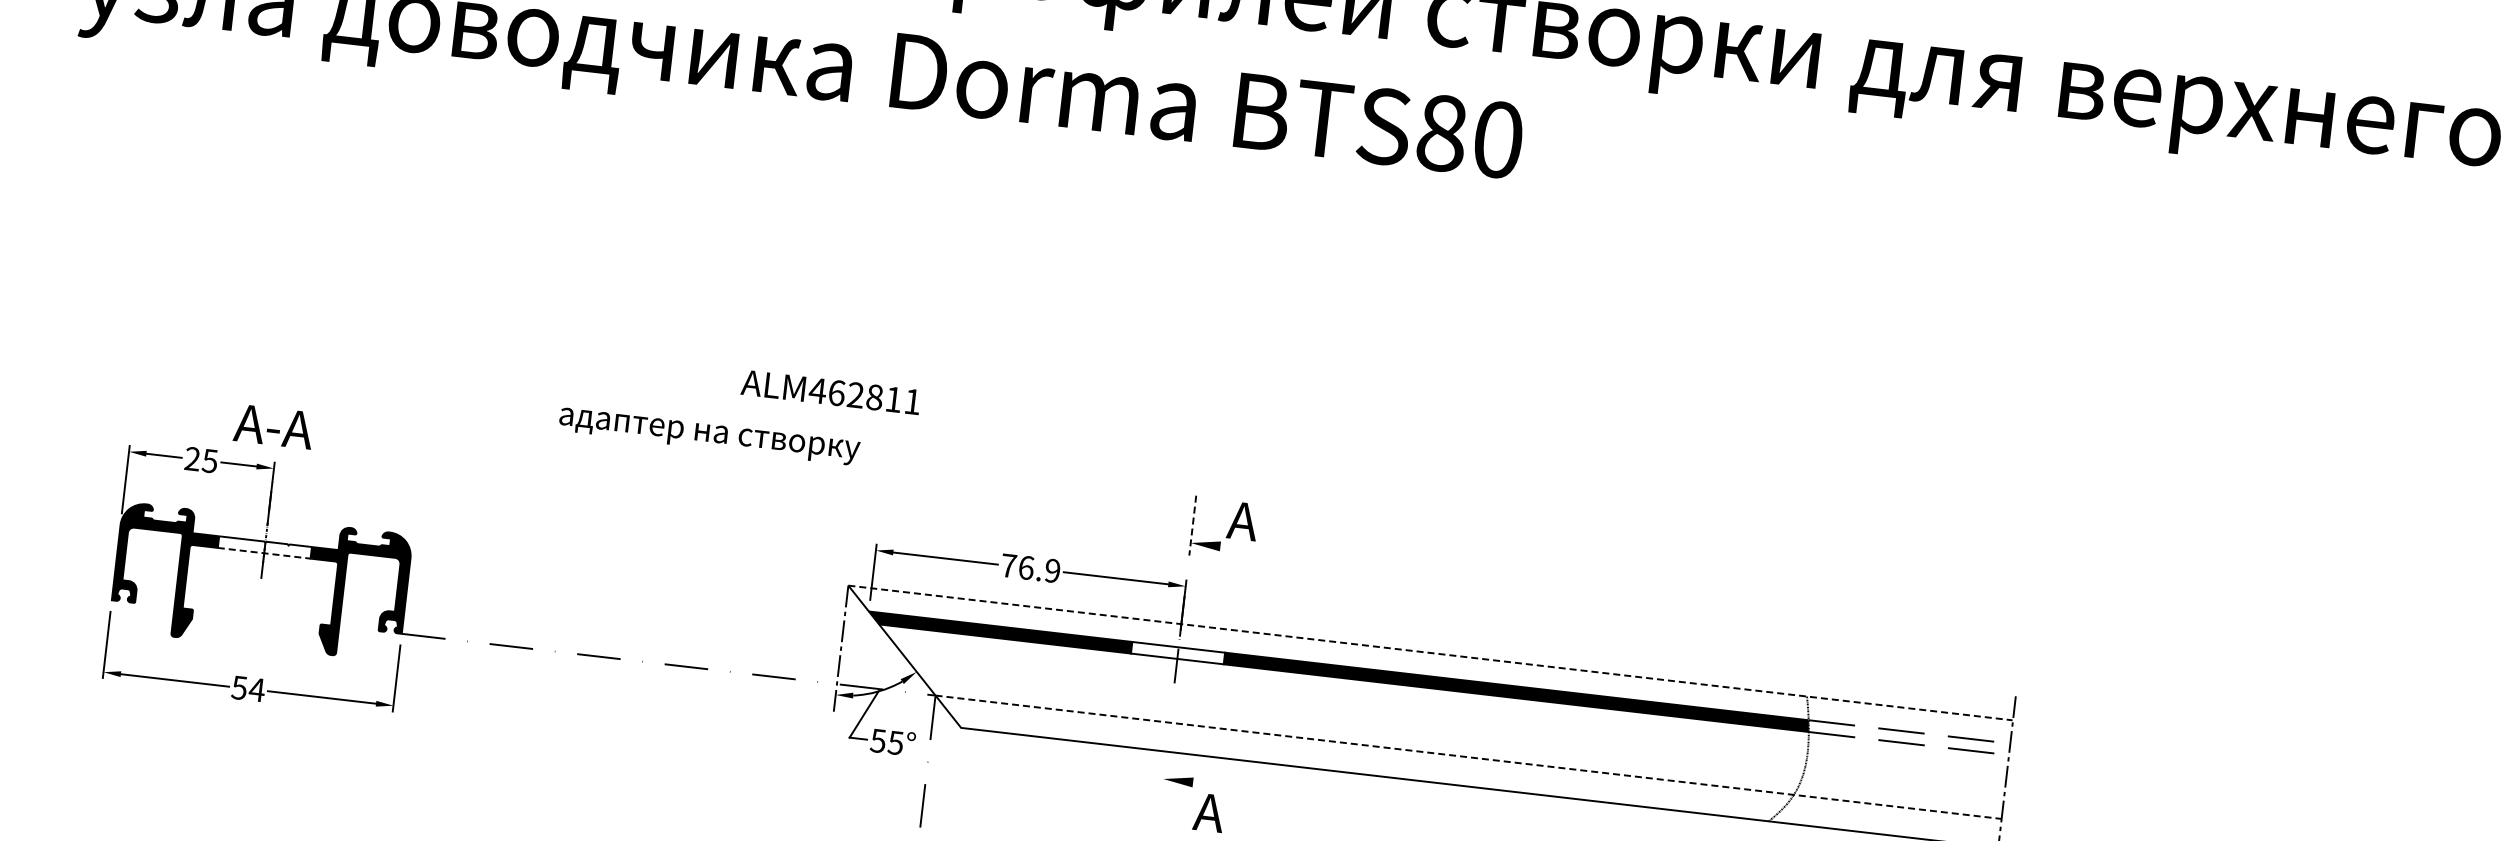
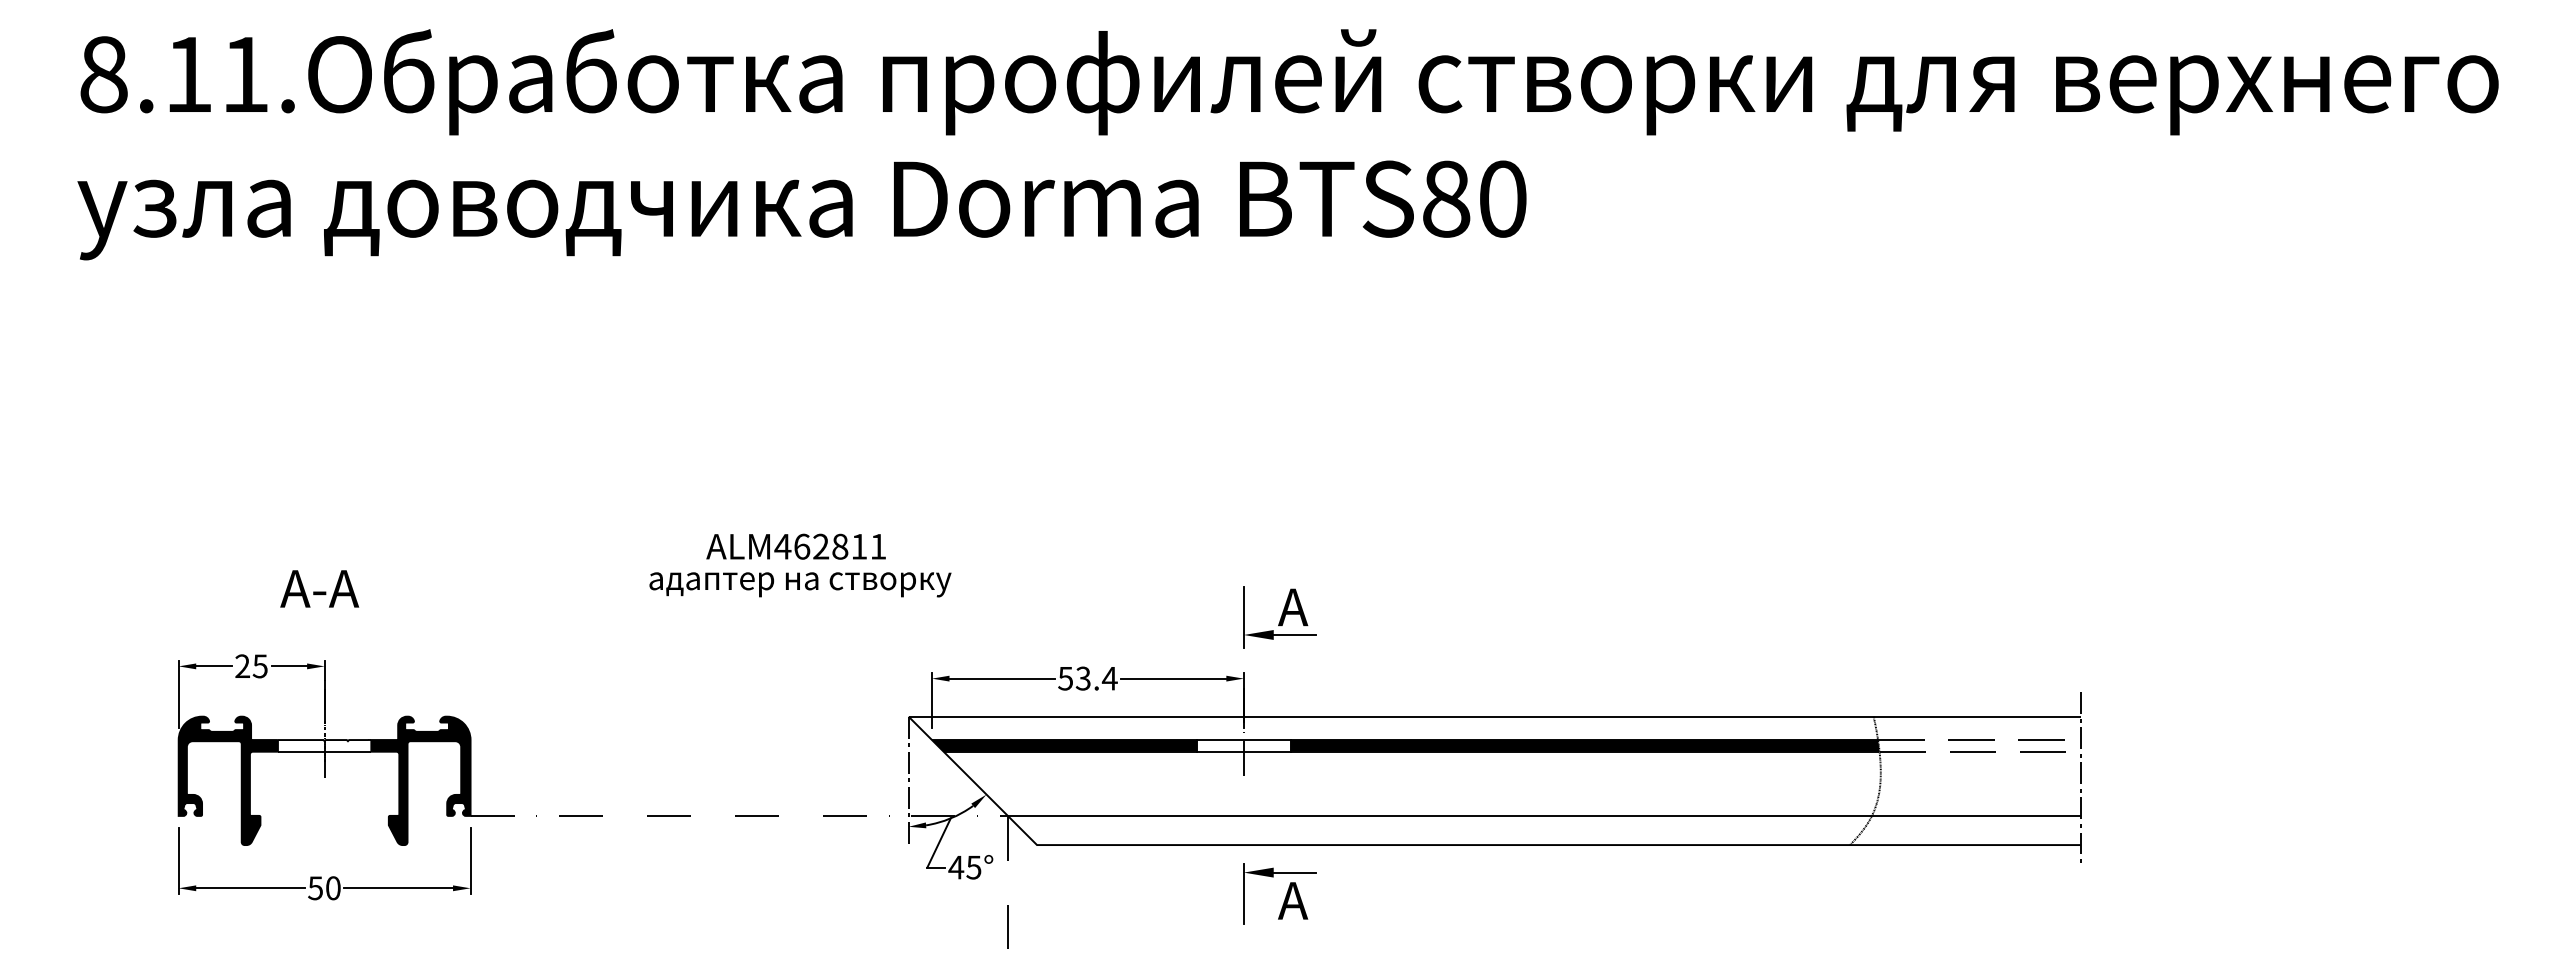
text: (830, 392) -> (795, 546), moved
text: (273, 426) -> (319, 588), moved
text: (709, 436) -> (800, 584), moved
line: (1192, 526) -> (1243, 618), dashed -> solid
line: (1241, 549) -> (1294, 635), added
line: (264, 553) -> (324, 751), dashed -> solid
text: (1030, 568) -> (1087, 678), 76.9 -> 53.4
line: (1430, 652) -> (1494, 716), dashed -> solid
text: (257, 690) -> (333, 888), 54 -> 50
text: (878, 740) -> (956, 867), 55° -> 45°
line: (1468, 756) -> (1544, 815), dashed -> solid
line: (1213, 784) -> (1294, 872), added
line: (1160, 799) -> (1243, 893), added

